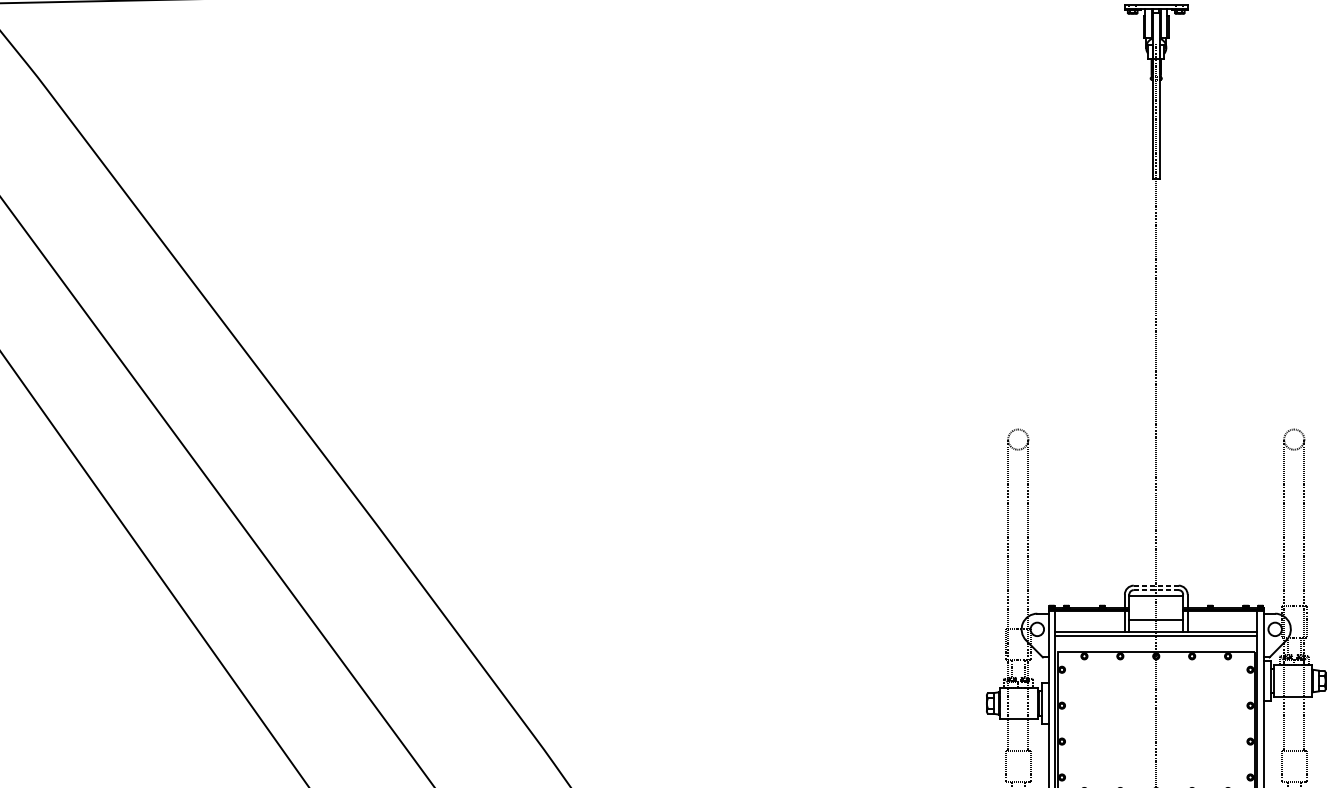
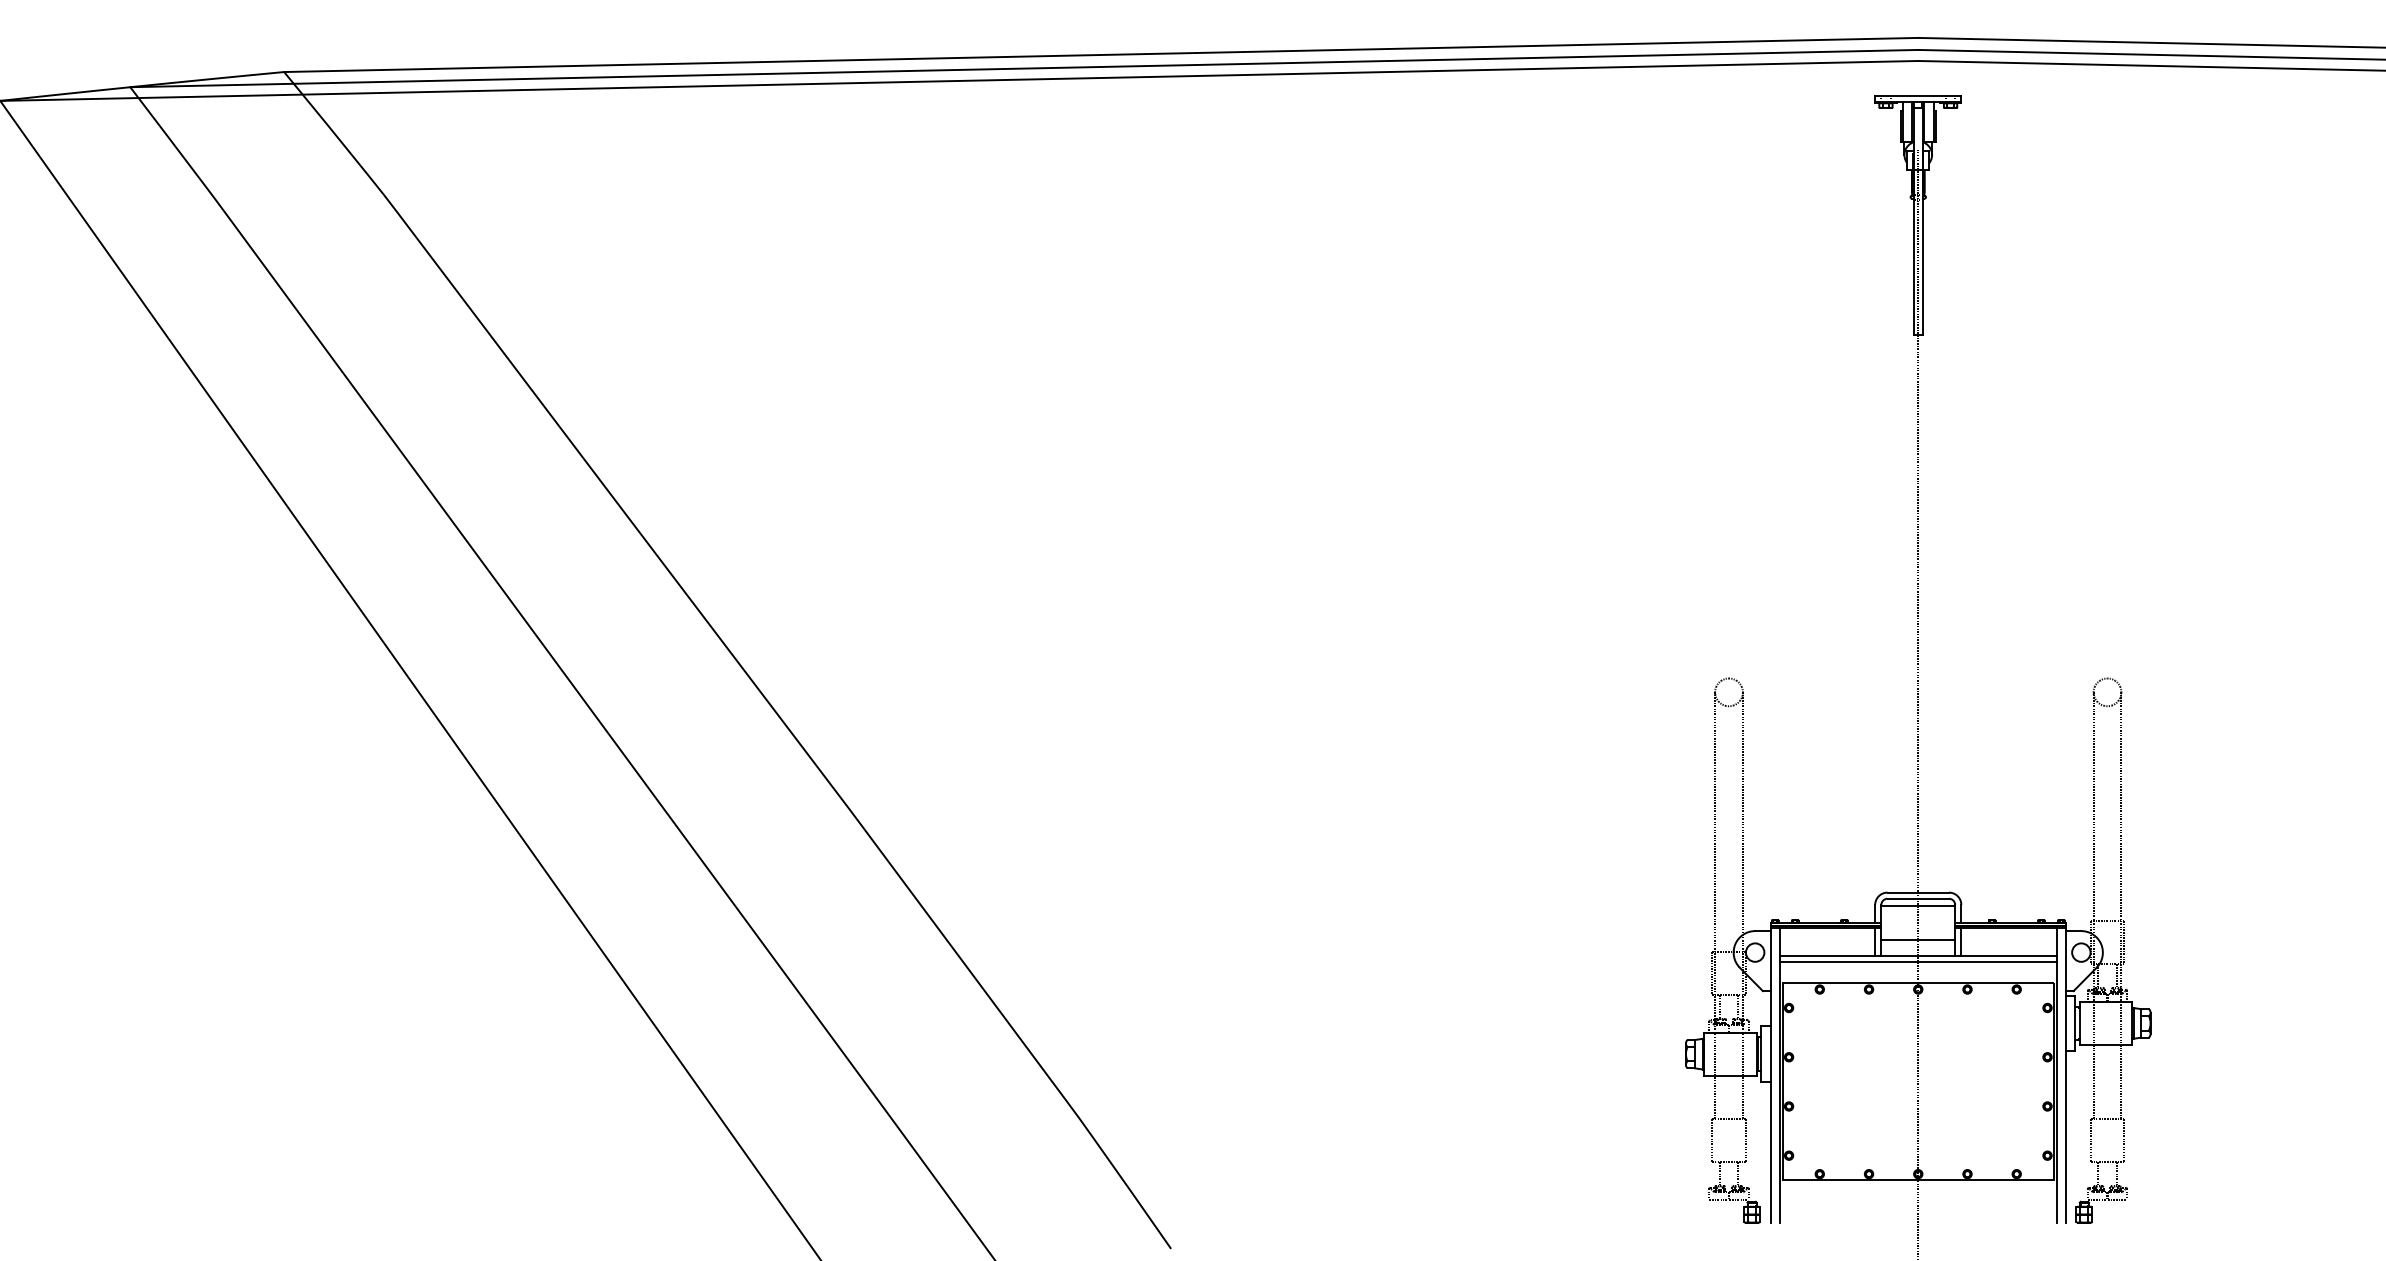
line: (1156, 585) -> (1918, 892), dashed -> solid
line: (1156, 589) -> (1918, 898), dashed -> solid

